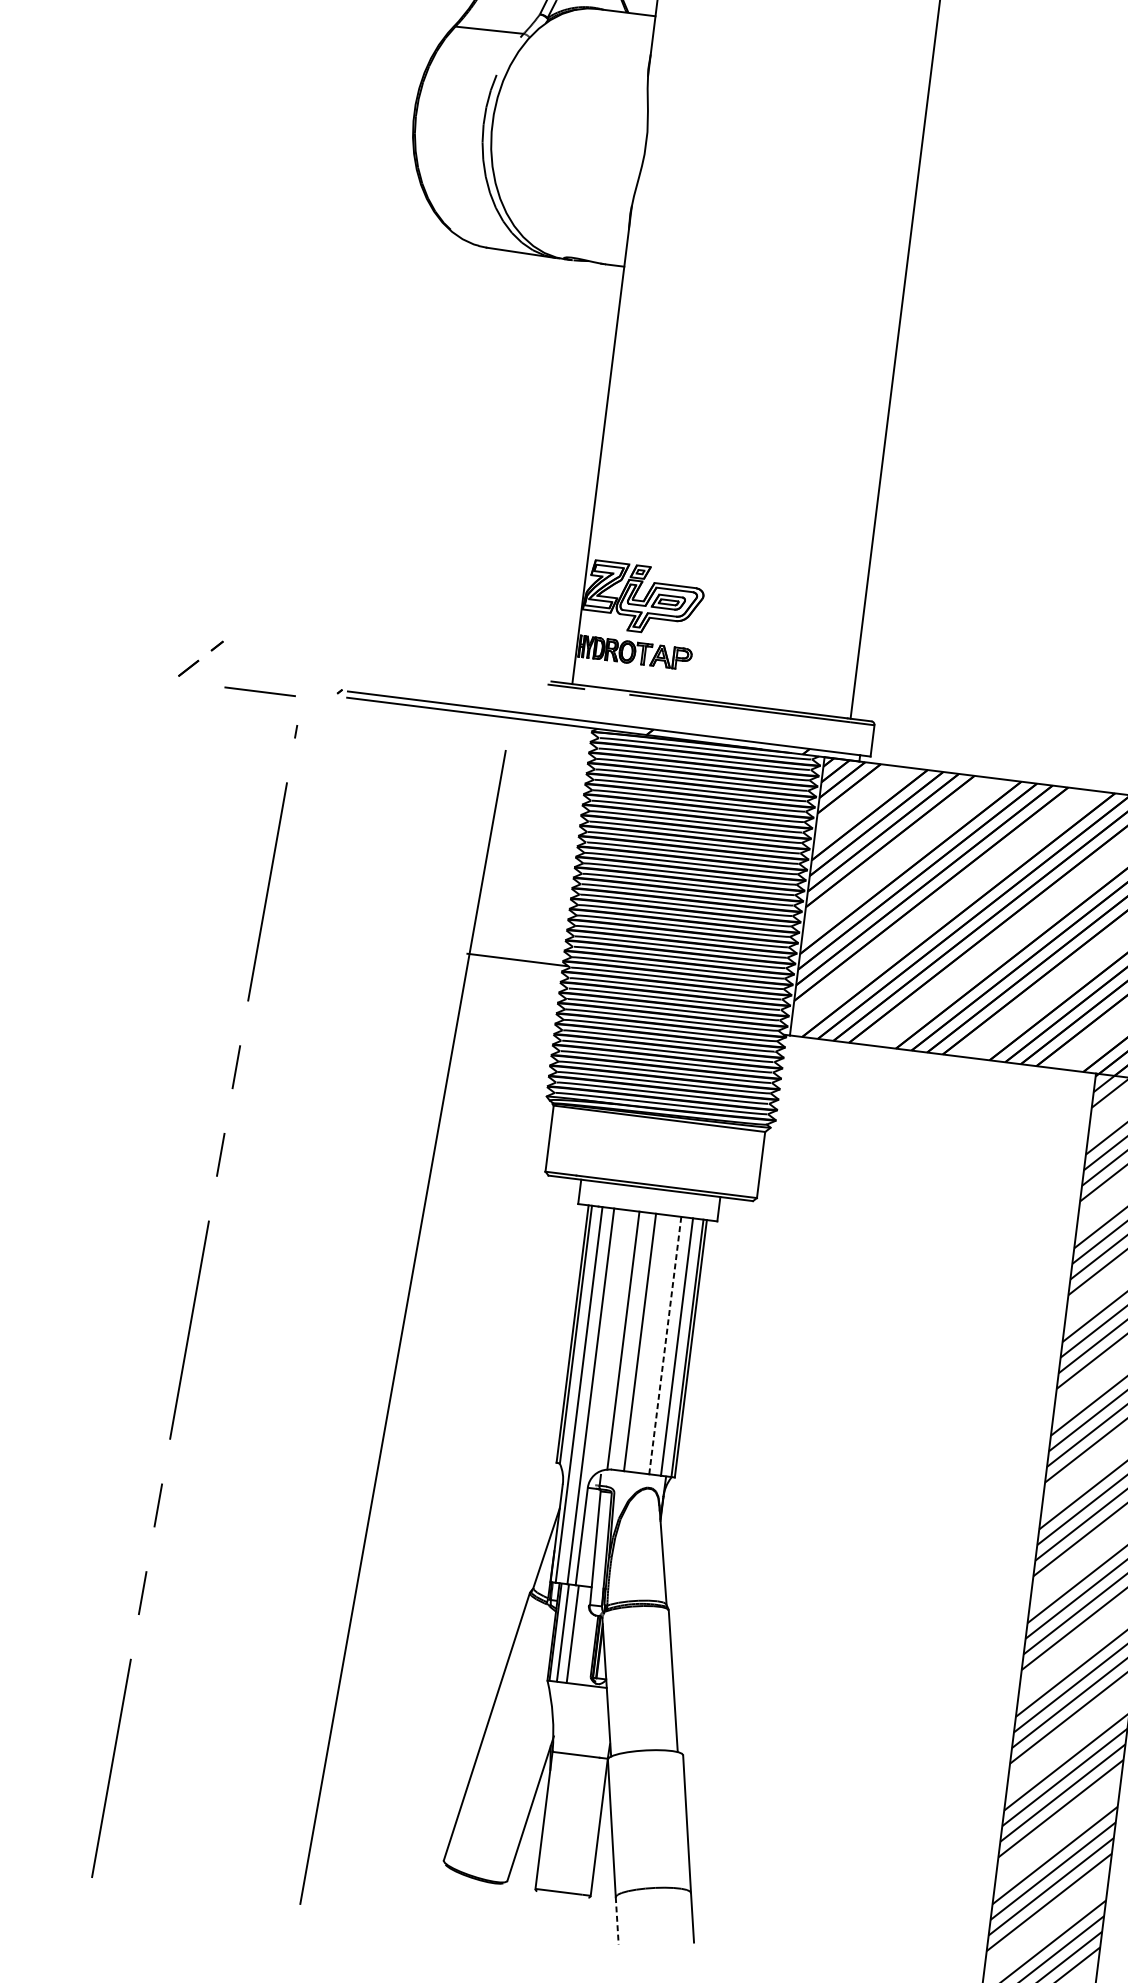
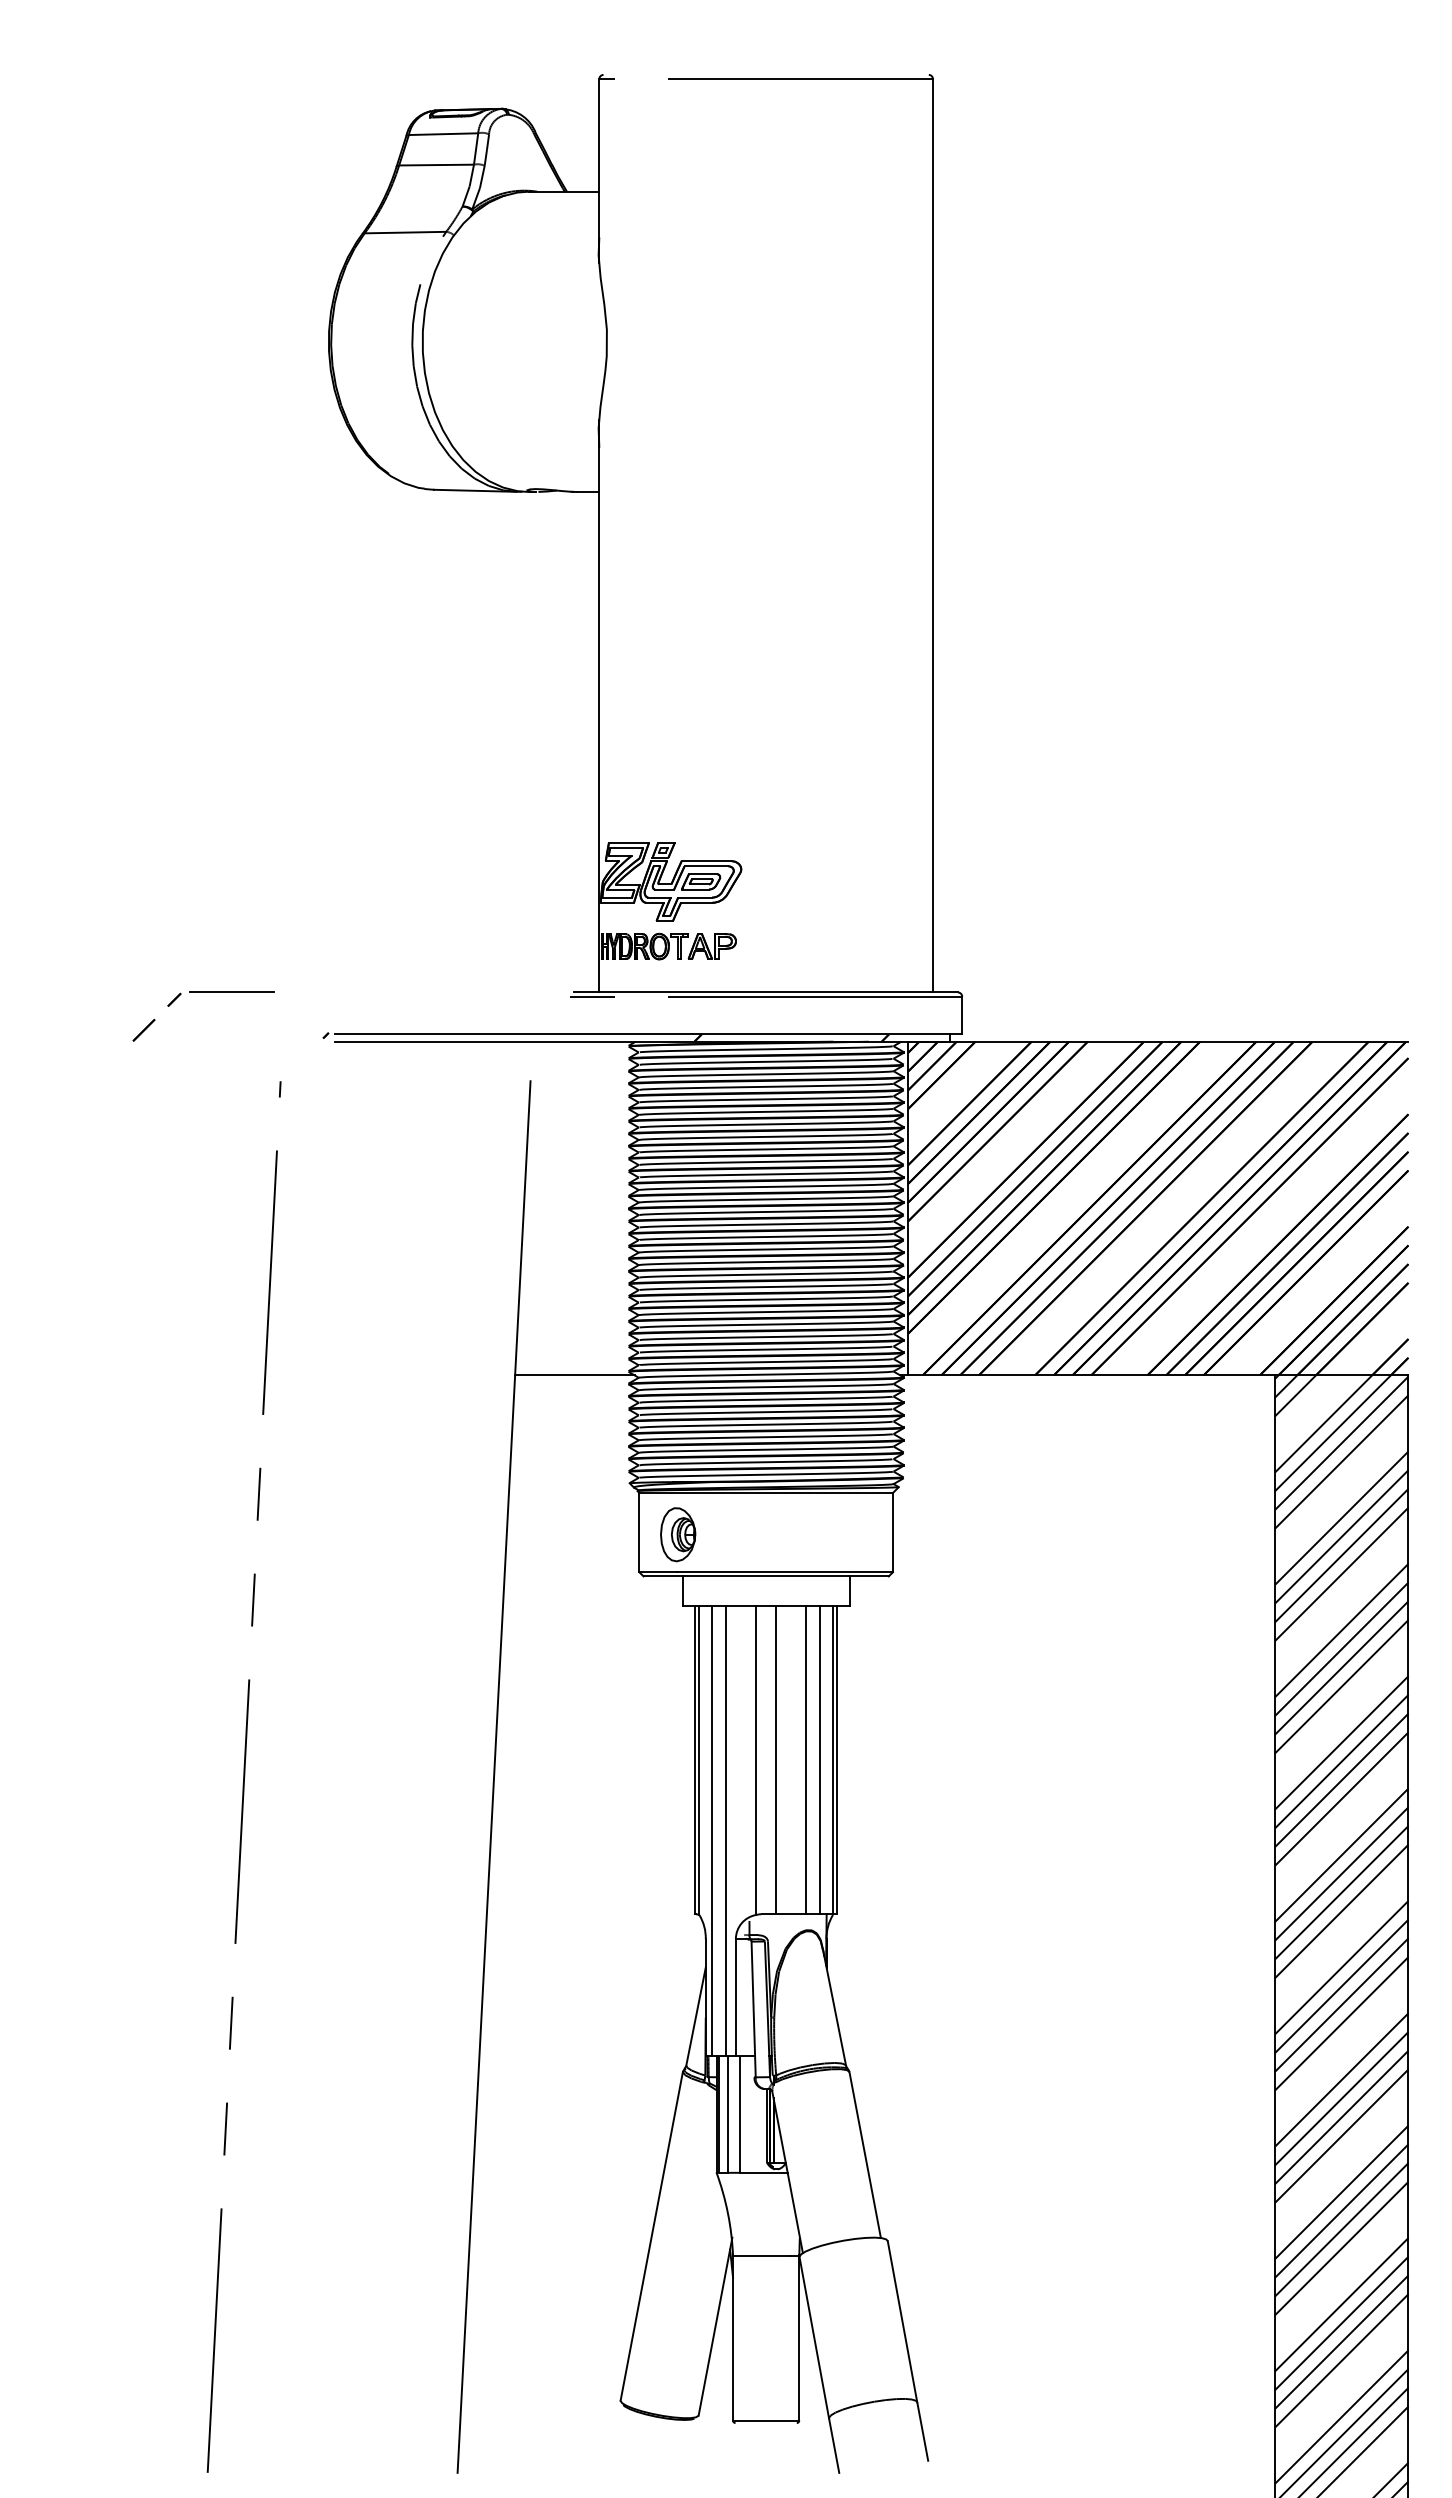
line: (259, 690) -> (231, 991), moved
line: (516, 960) -> (574, 1375), moved
part: (582, 1144) -> (678, 1534), added
line: (665, 1345) -> (806, 1759), dashed -> solid
line: (617, 1921) -> (834, 2446), dashed -> solid

